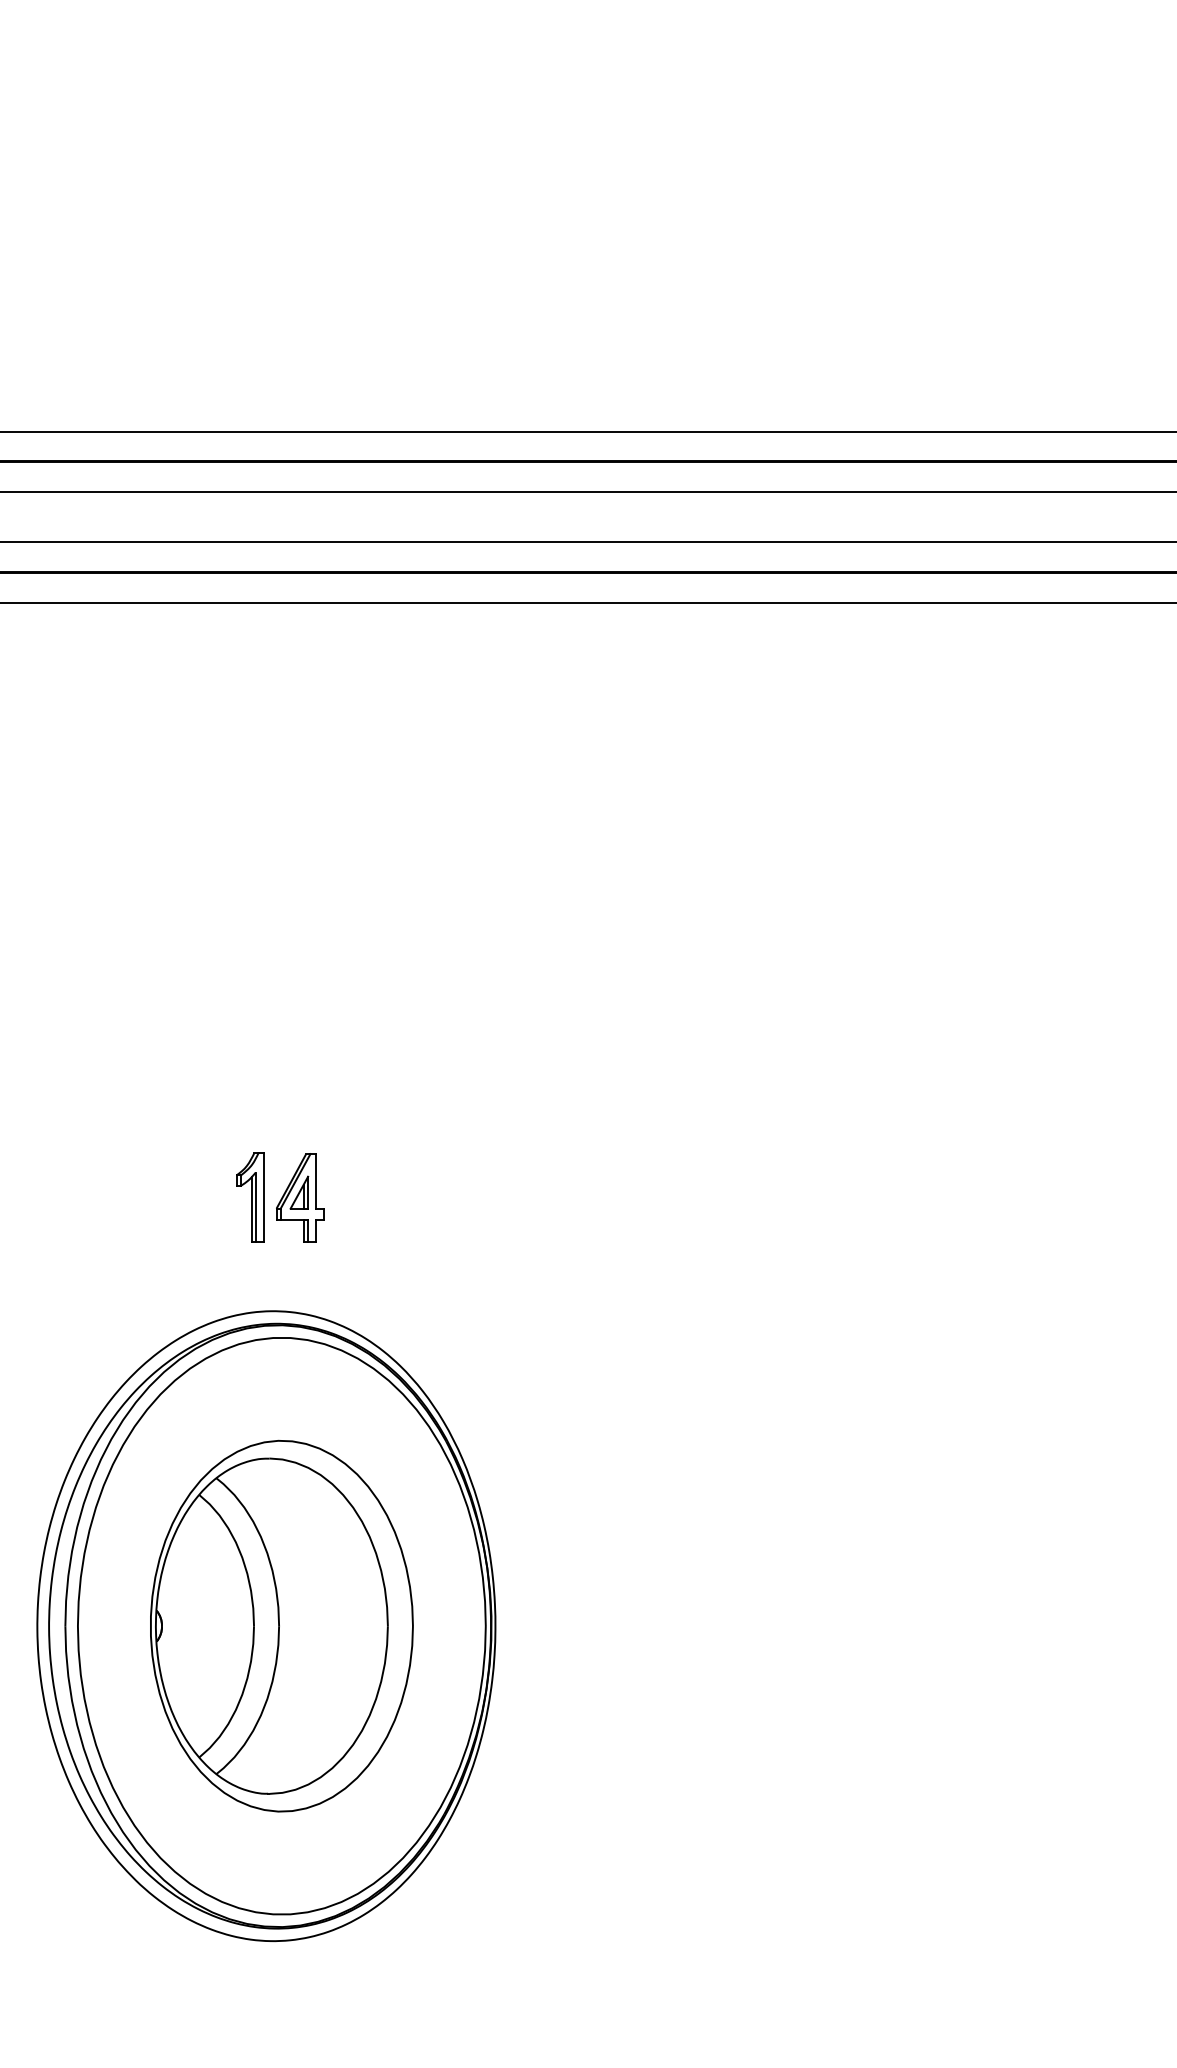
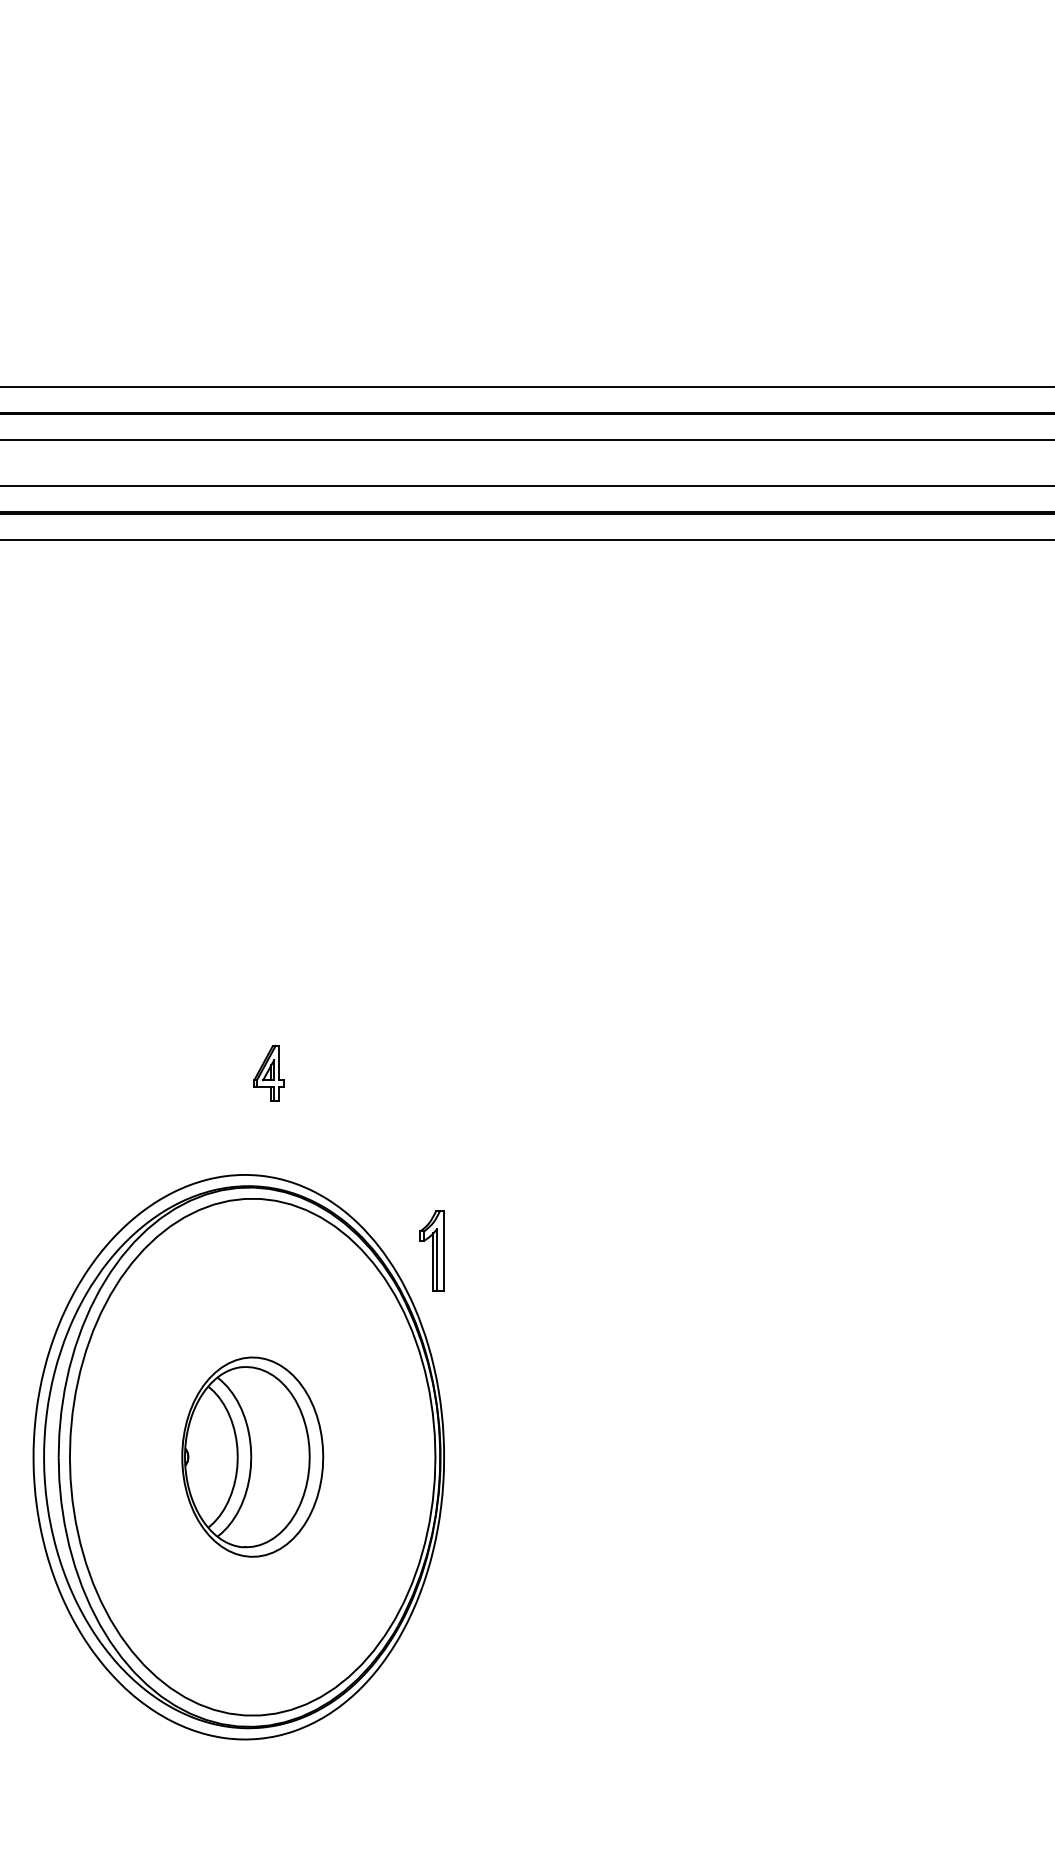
part: (250, 1197) -> (432, 1251), moved
part: (300, 1197) -> (269, 1073), size x0.7
part: (281, 1625) -> (252, 1456), size x0.6

